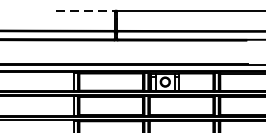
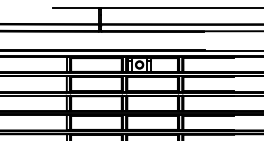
line: (86, 9) -> (76, 7), dashed -> solid

